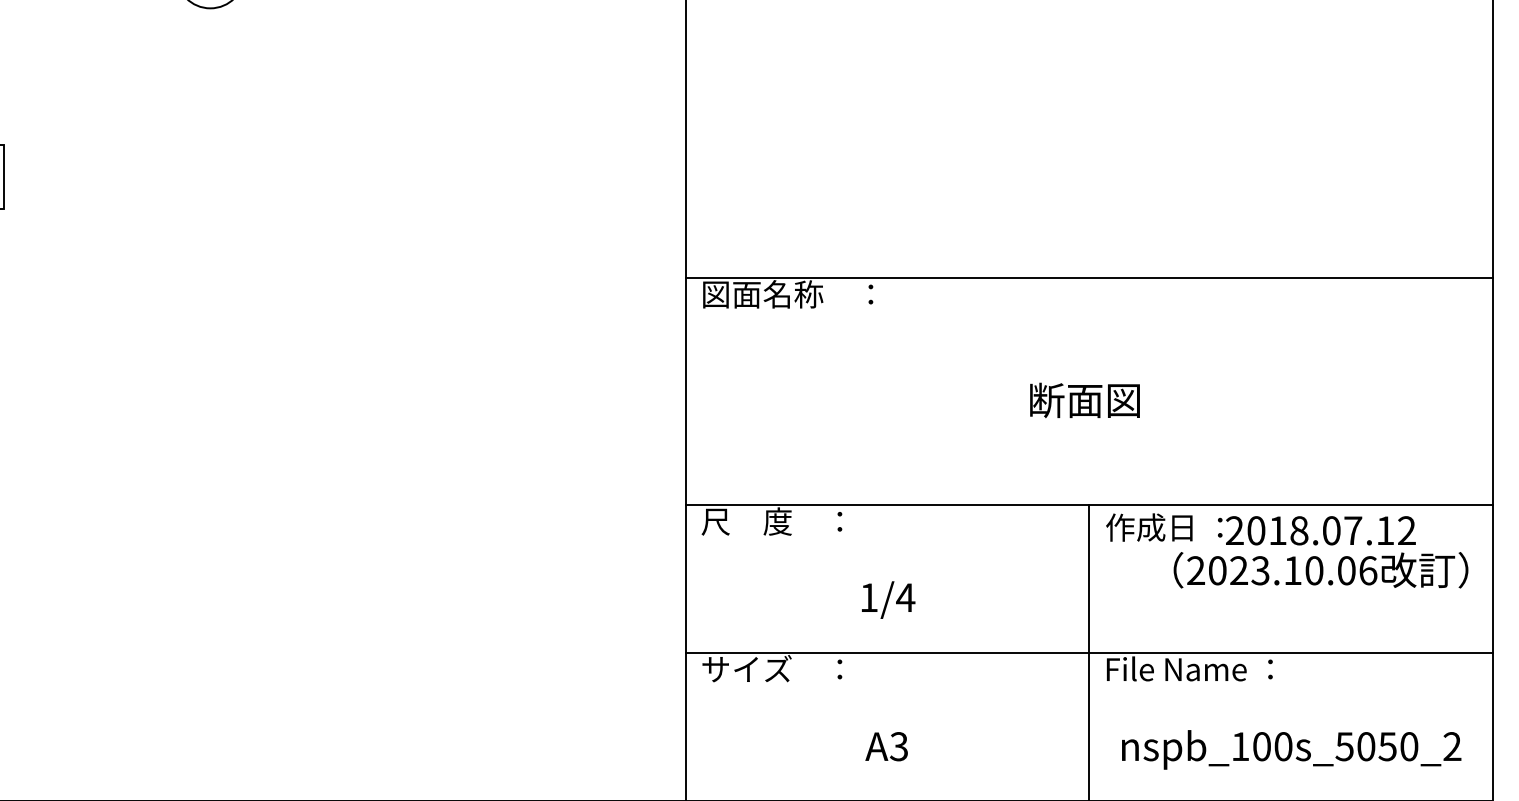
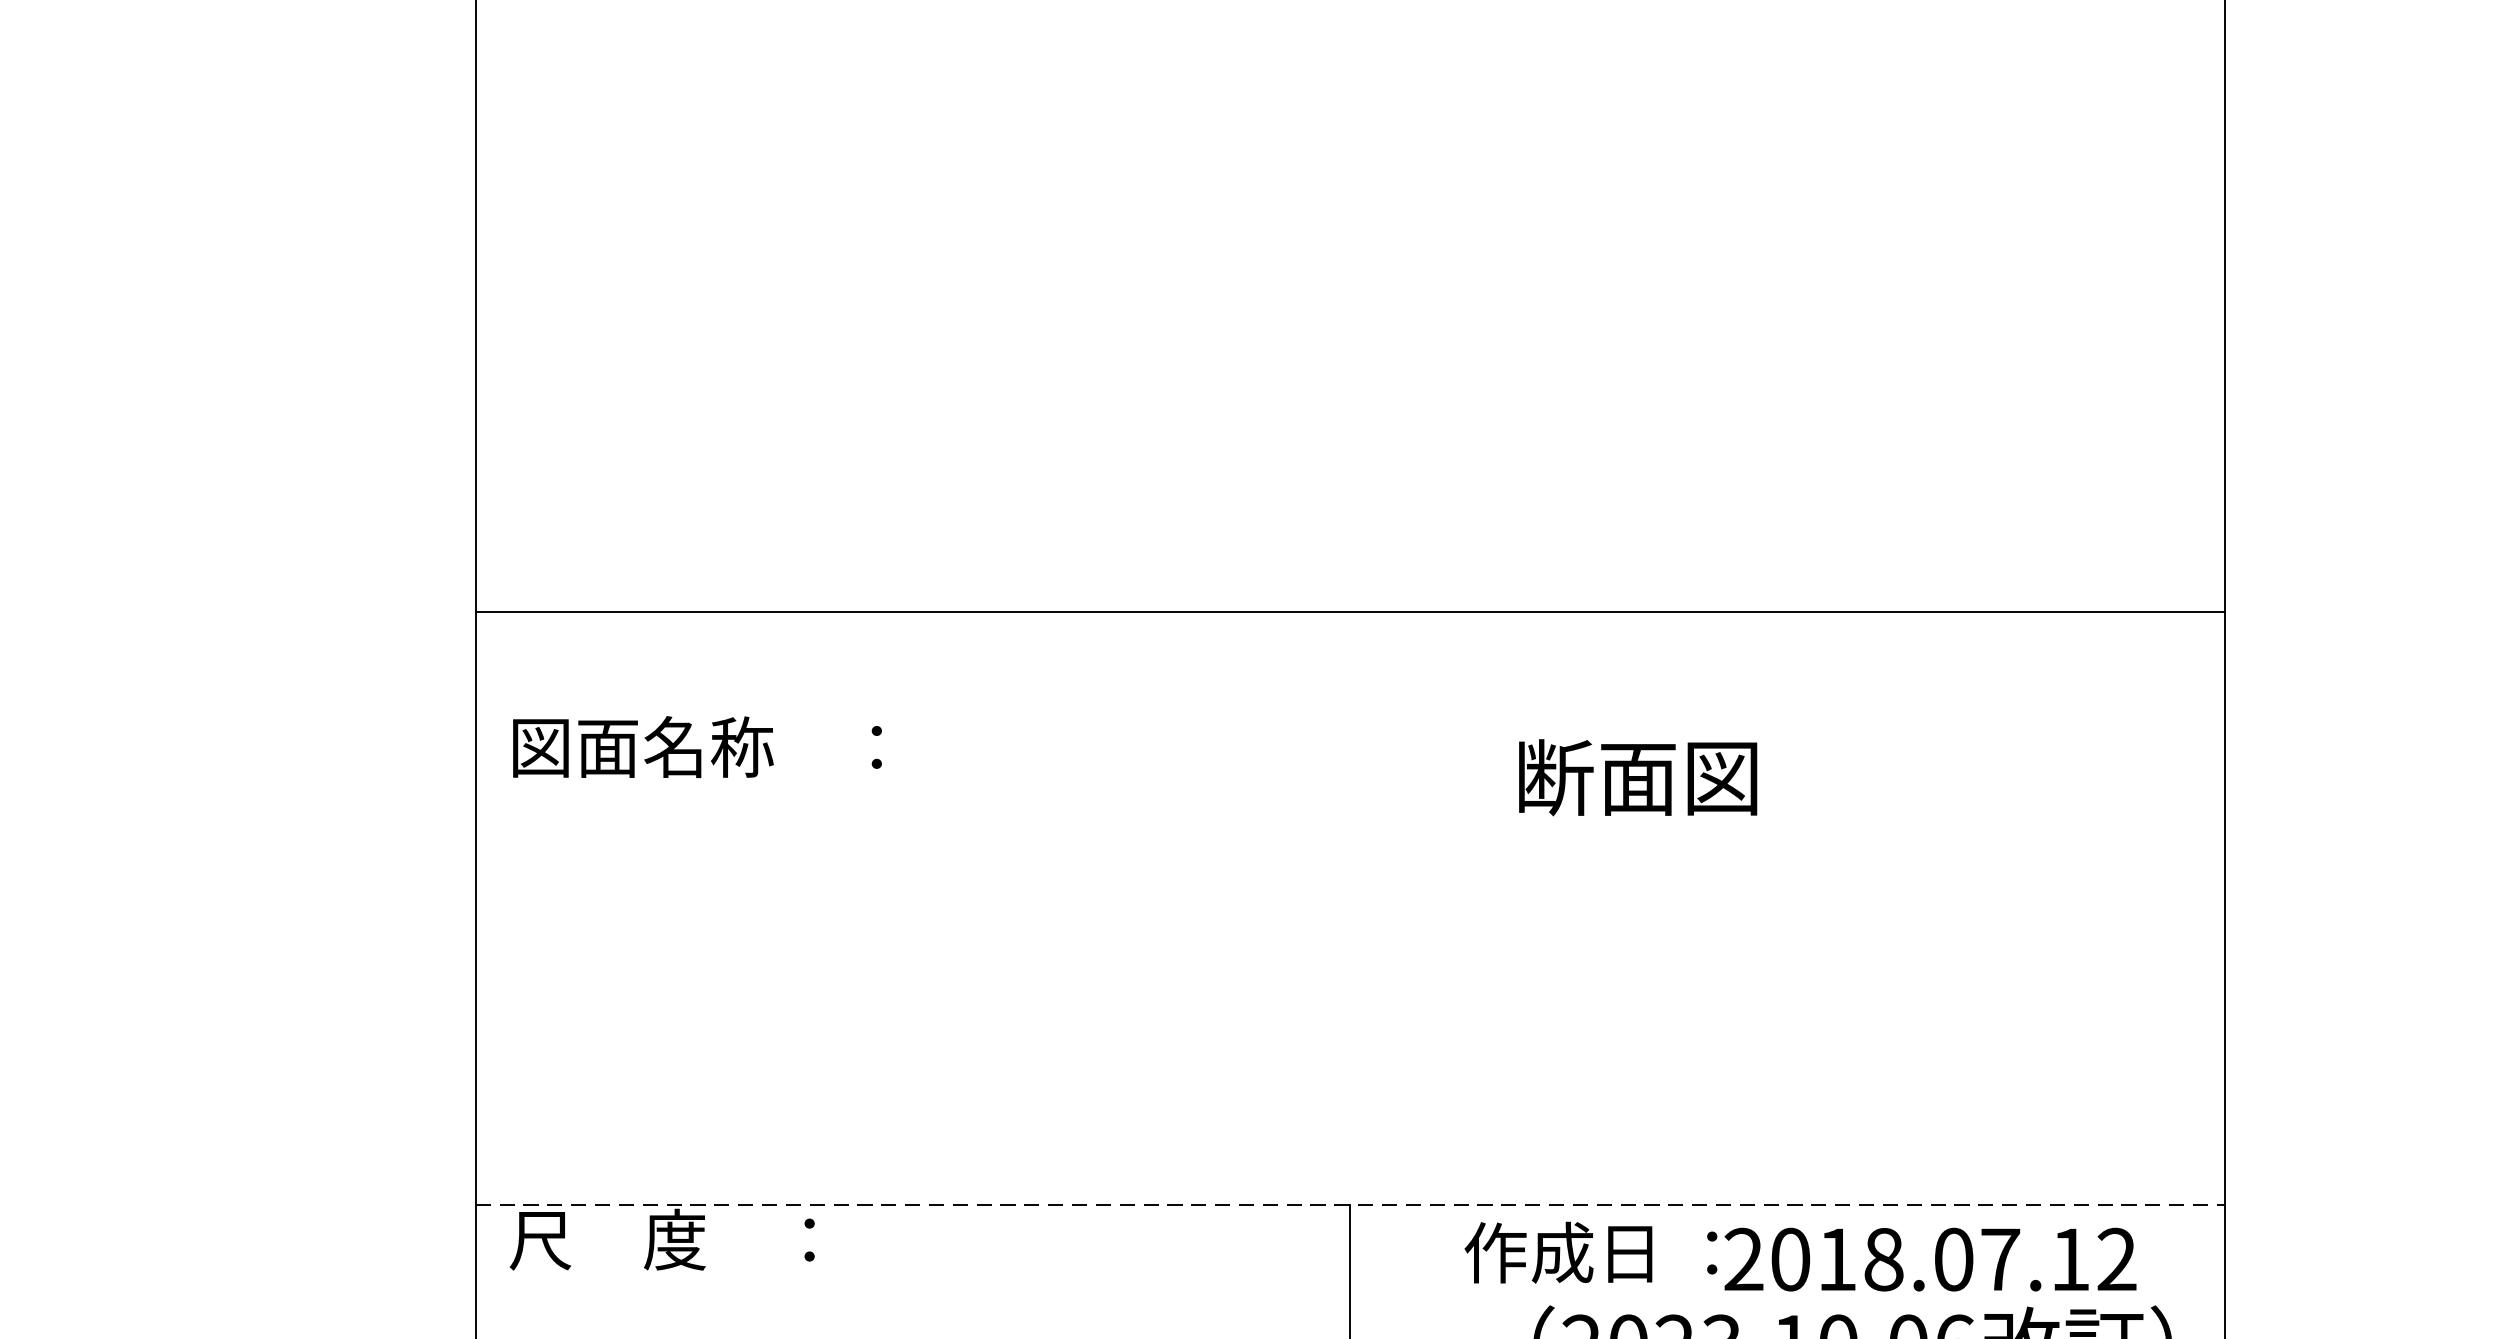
line: (1088, 278) -> (1348, 612), moved
text: (1084, 400) -> (1636, 777), moved
line: (1089, 505) -> (1350, 1204), solid -> dashed
text: (1260, 529) -> (1799, 1256), moved

